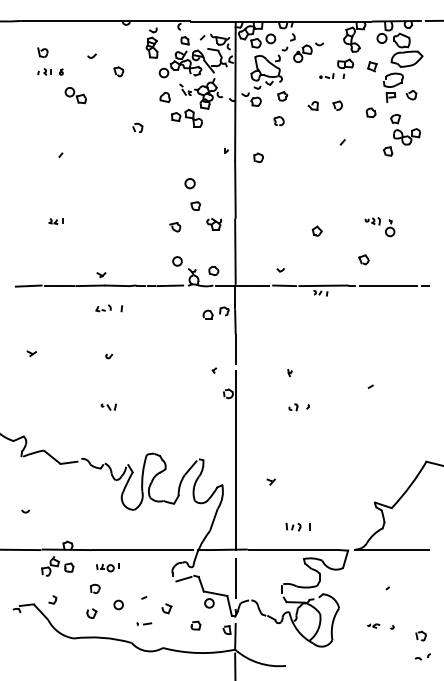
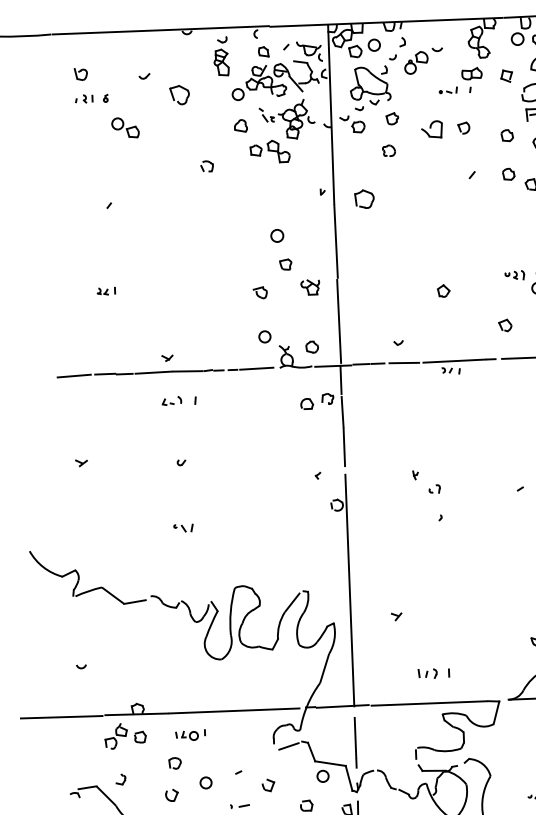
part: (118, 71) -> (179, 94), size x1.6
part: (312, 105) -> (431, 129), size x1.6
part: (370, 142) -> (507, 173), added
part: (258, 157) -> (364, 198), size x1.6
part: (293, 407) -> (434, 489), moved

